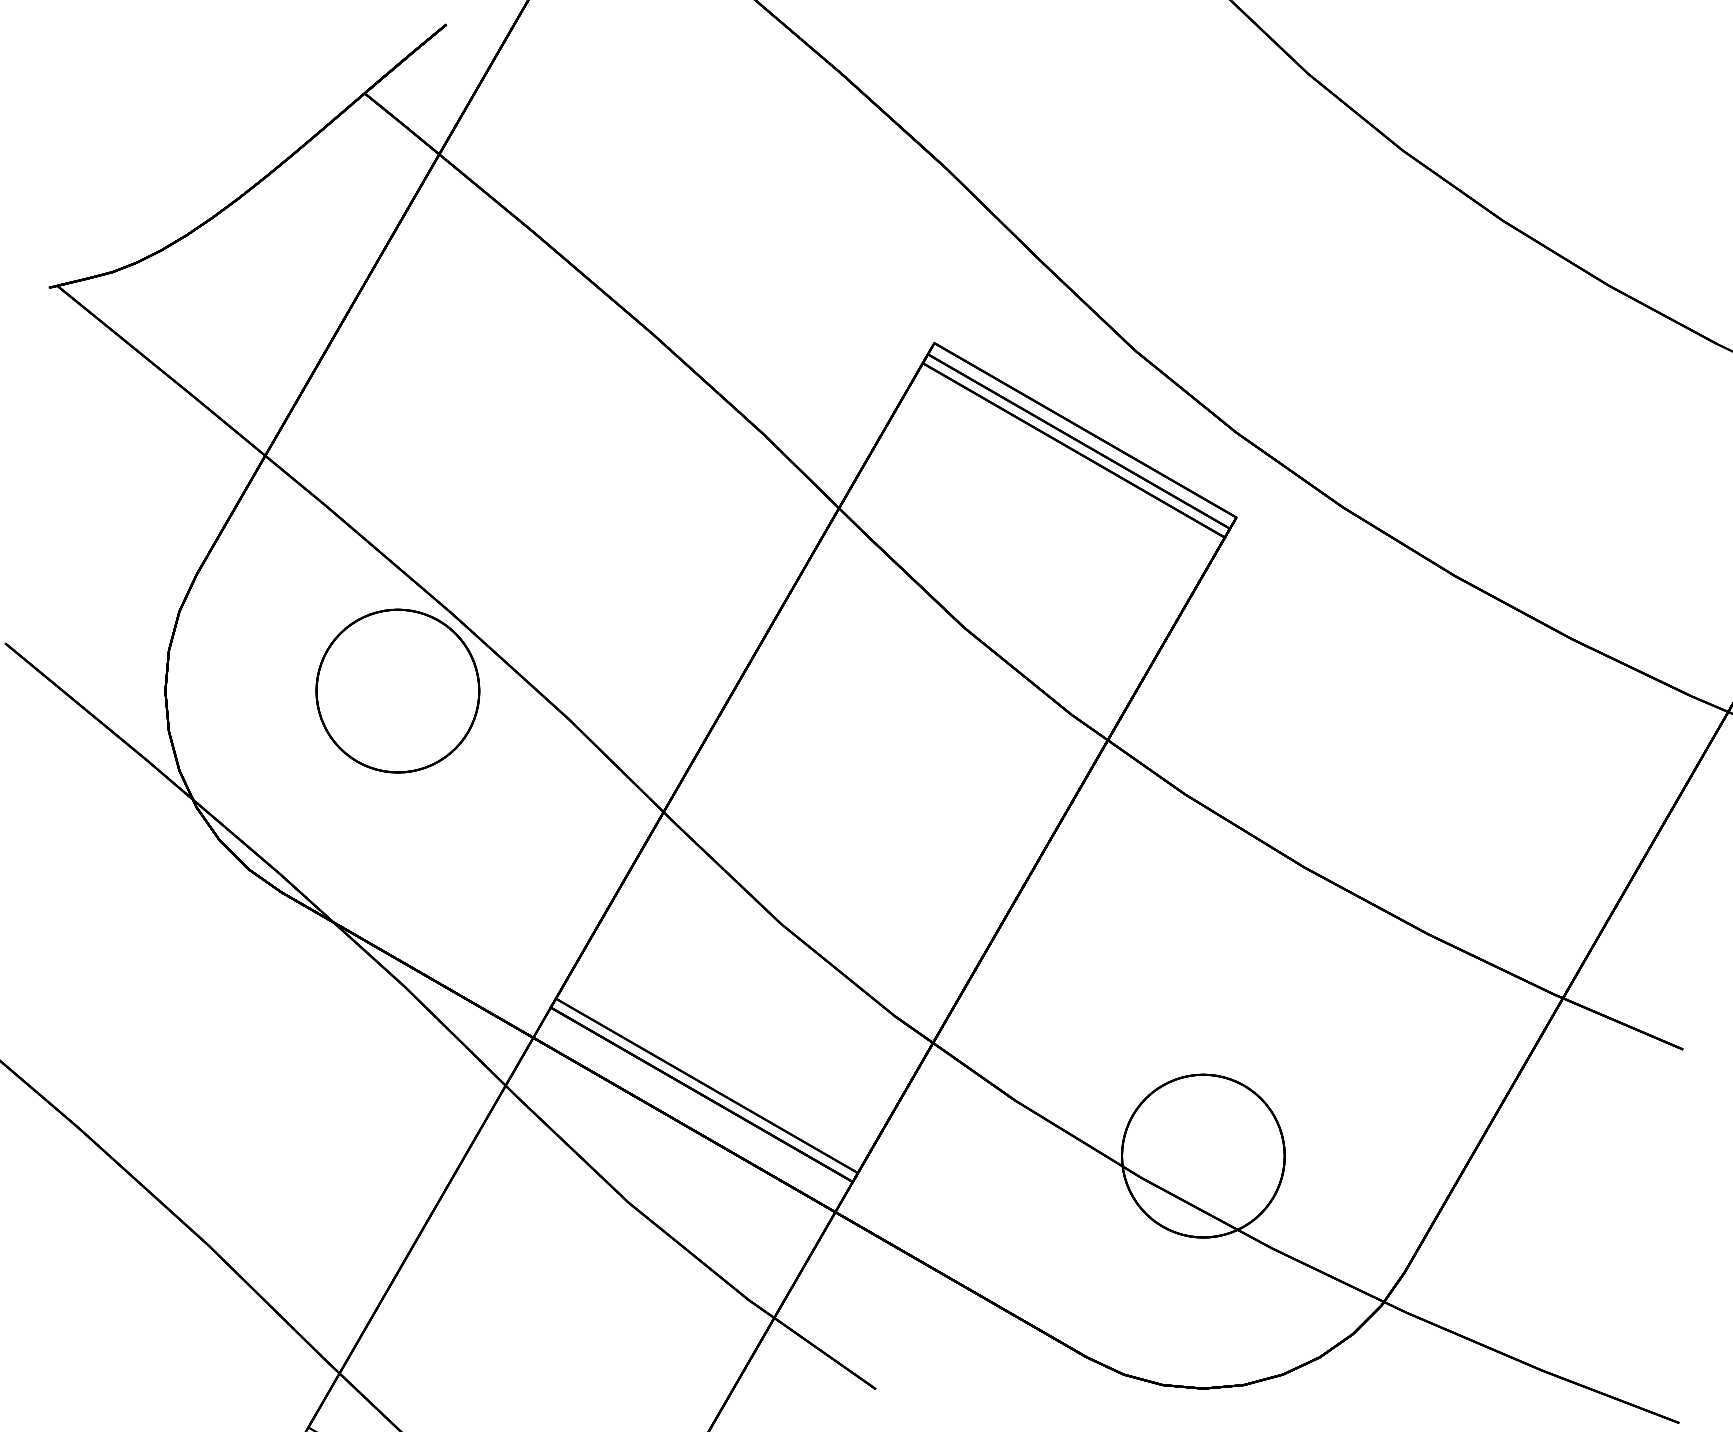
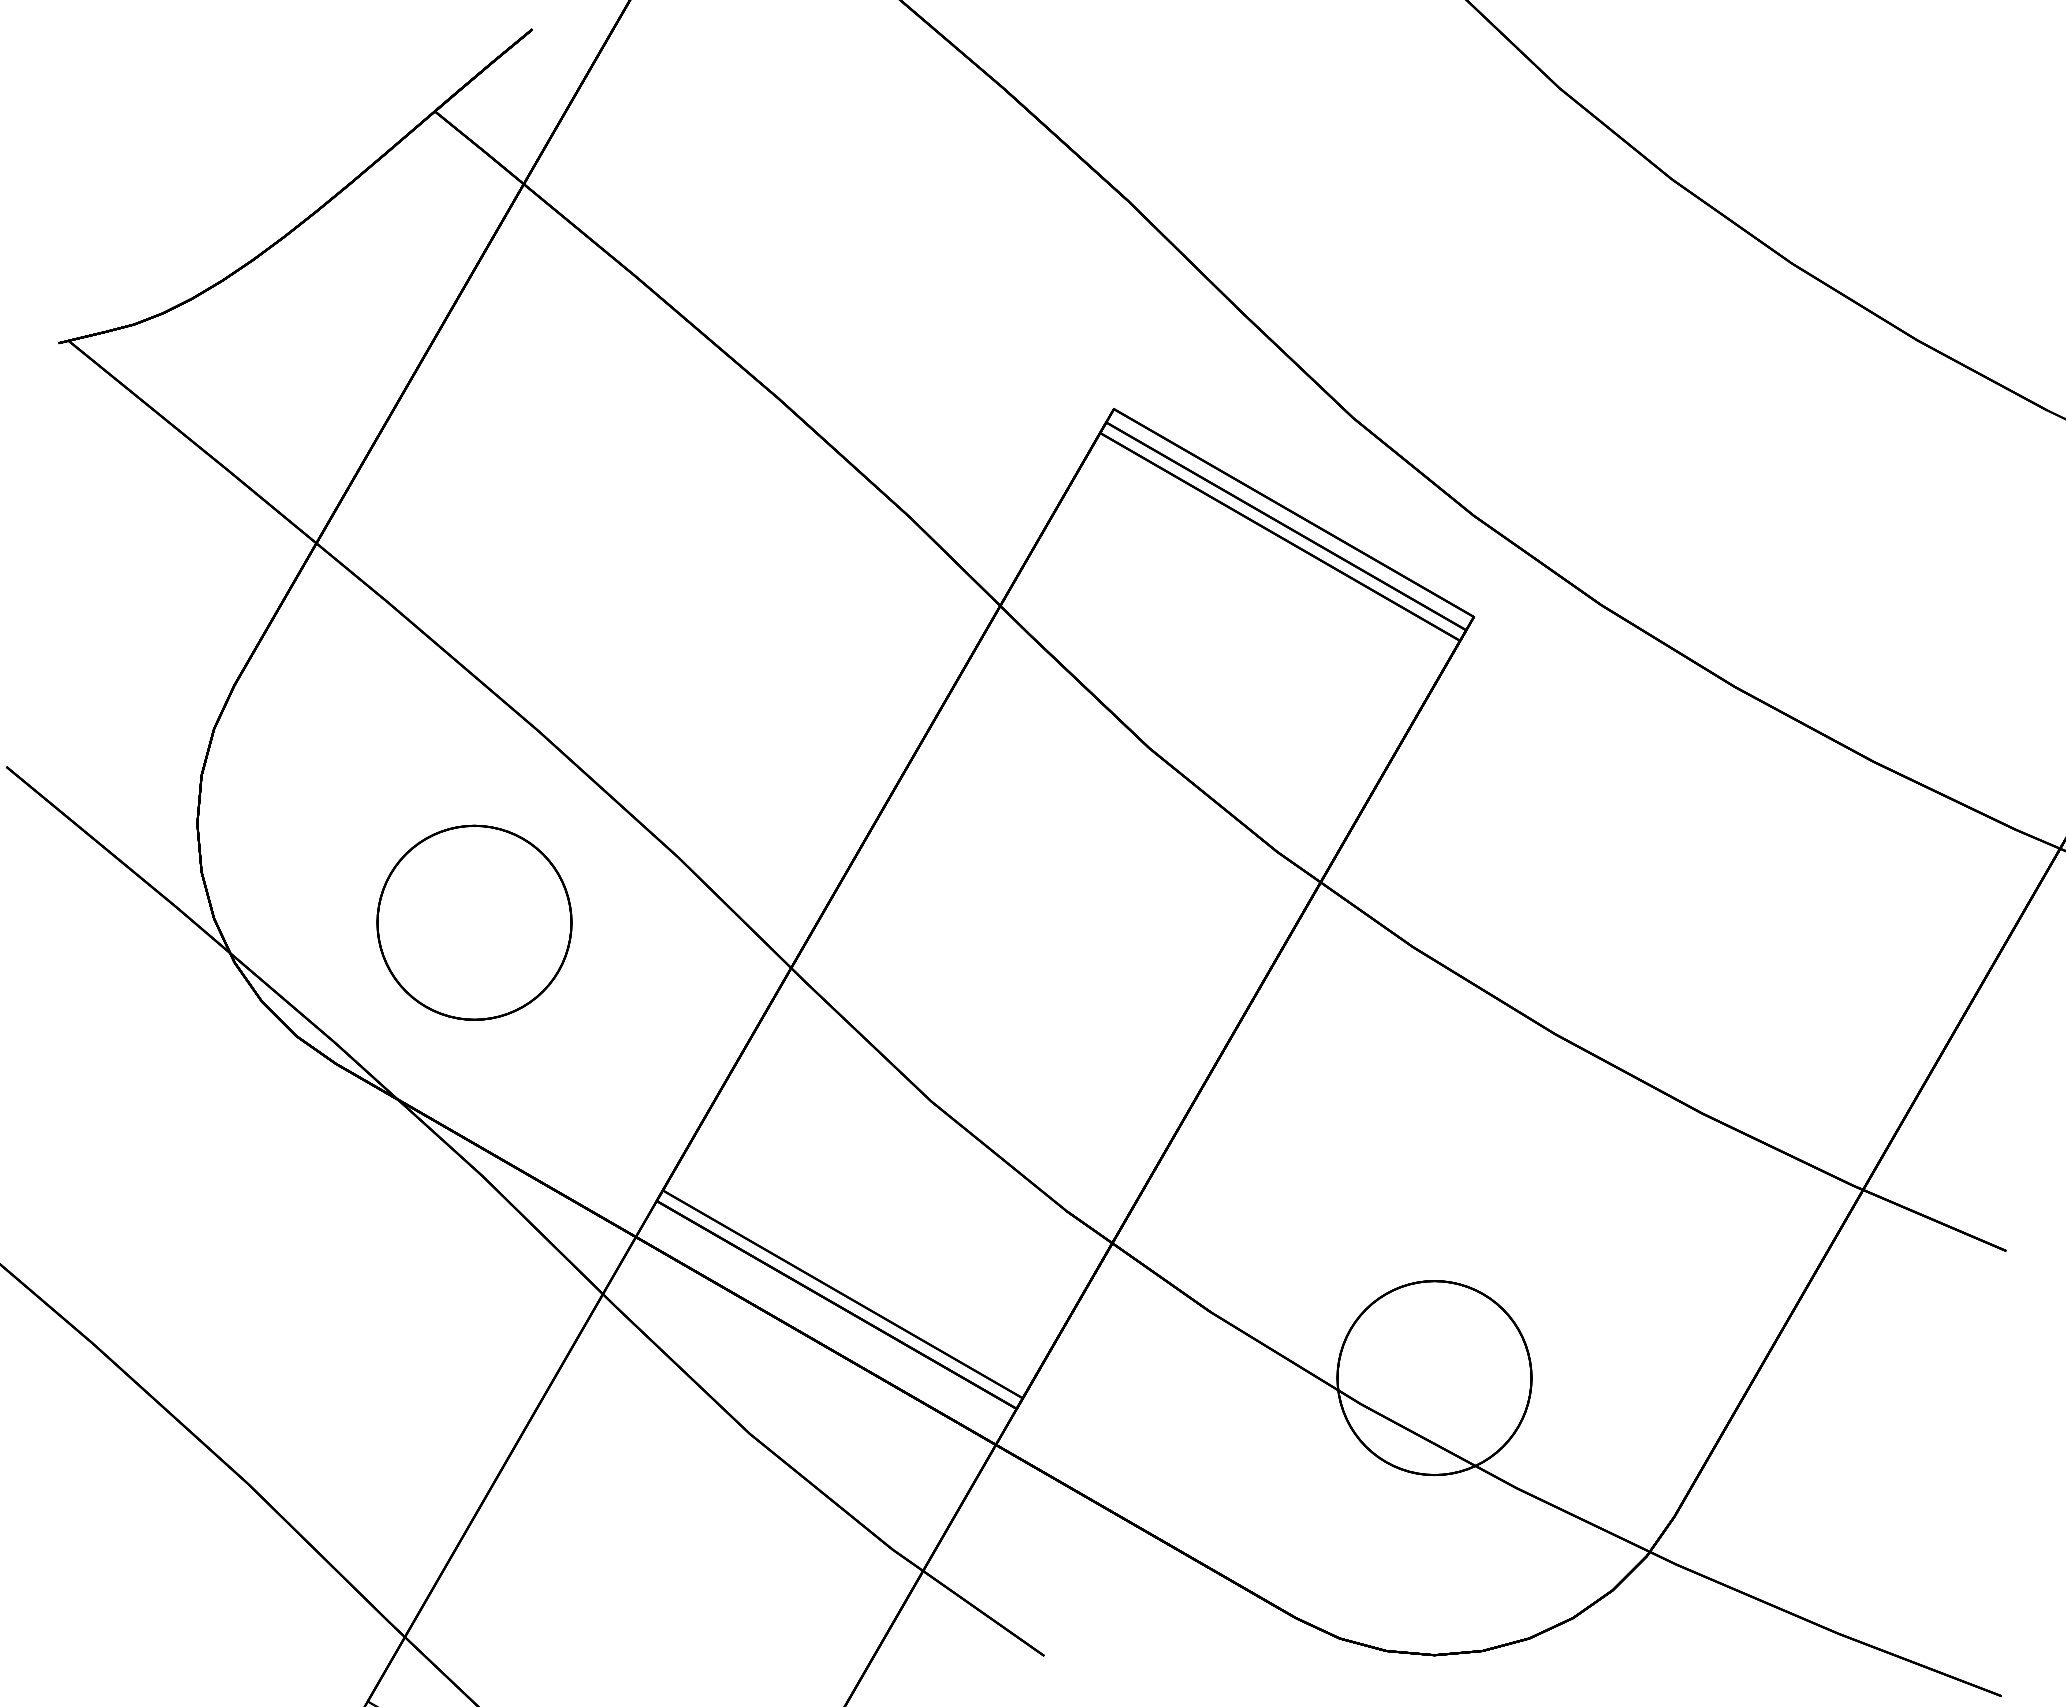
part: (397, 690) -> (474, 922), moved

